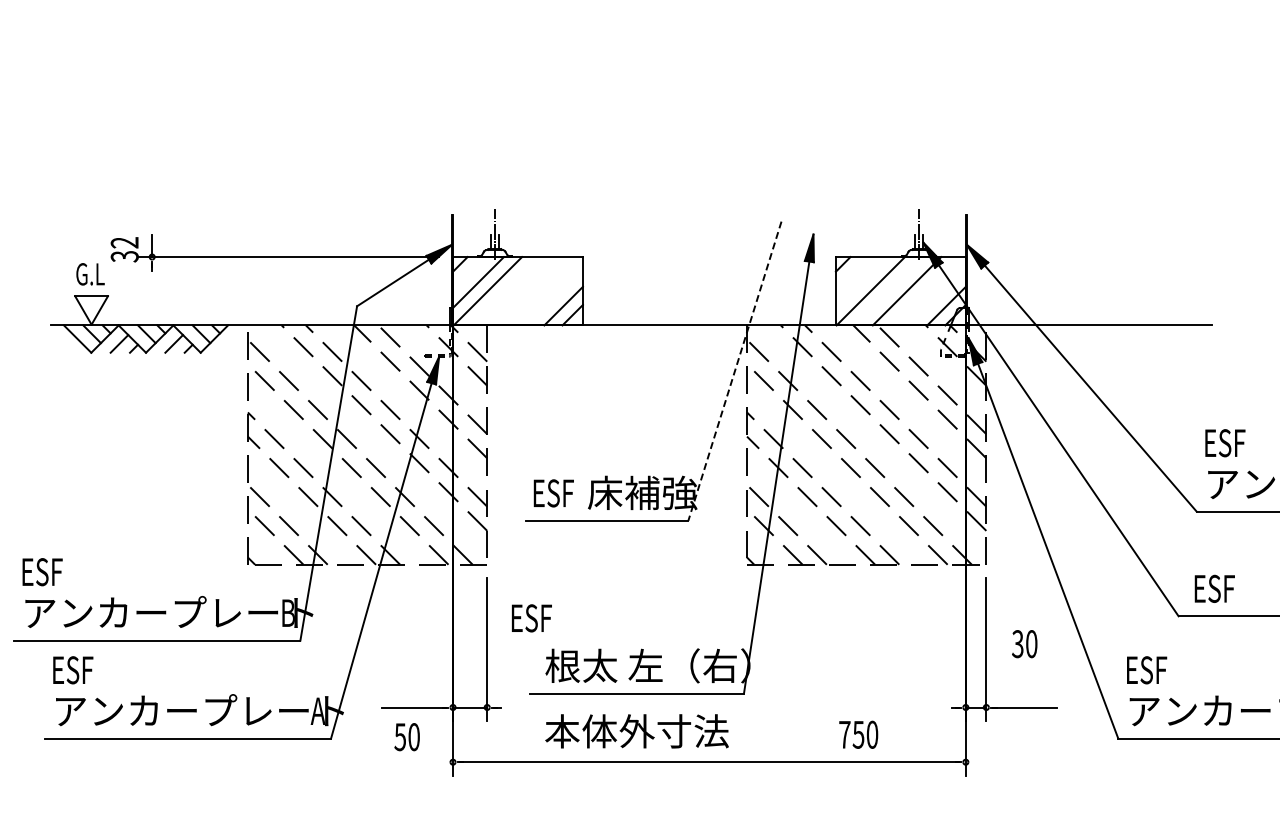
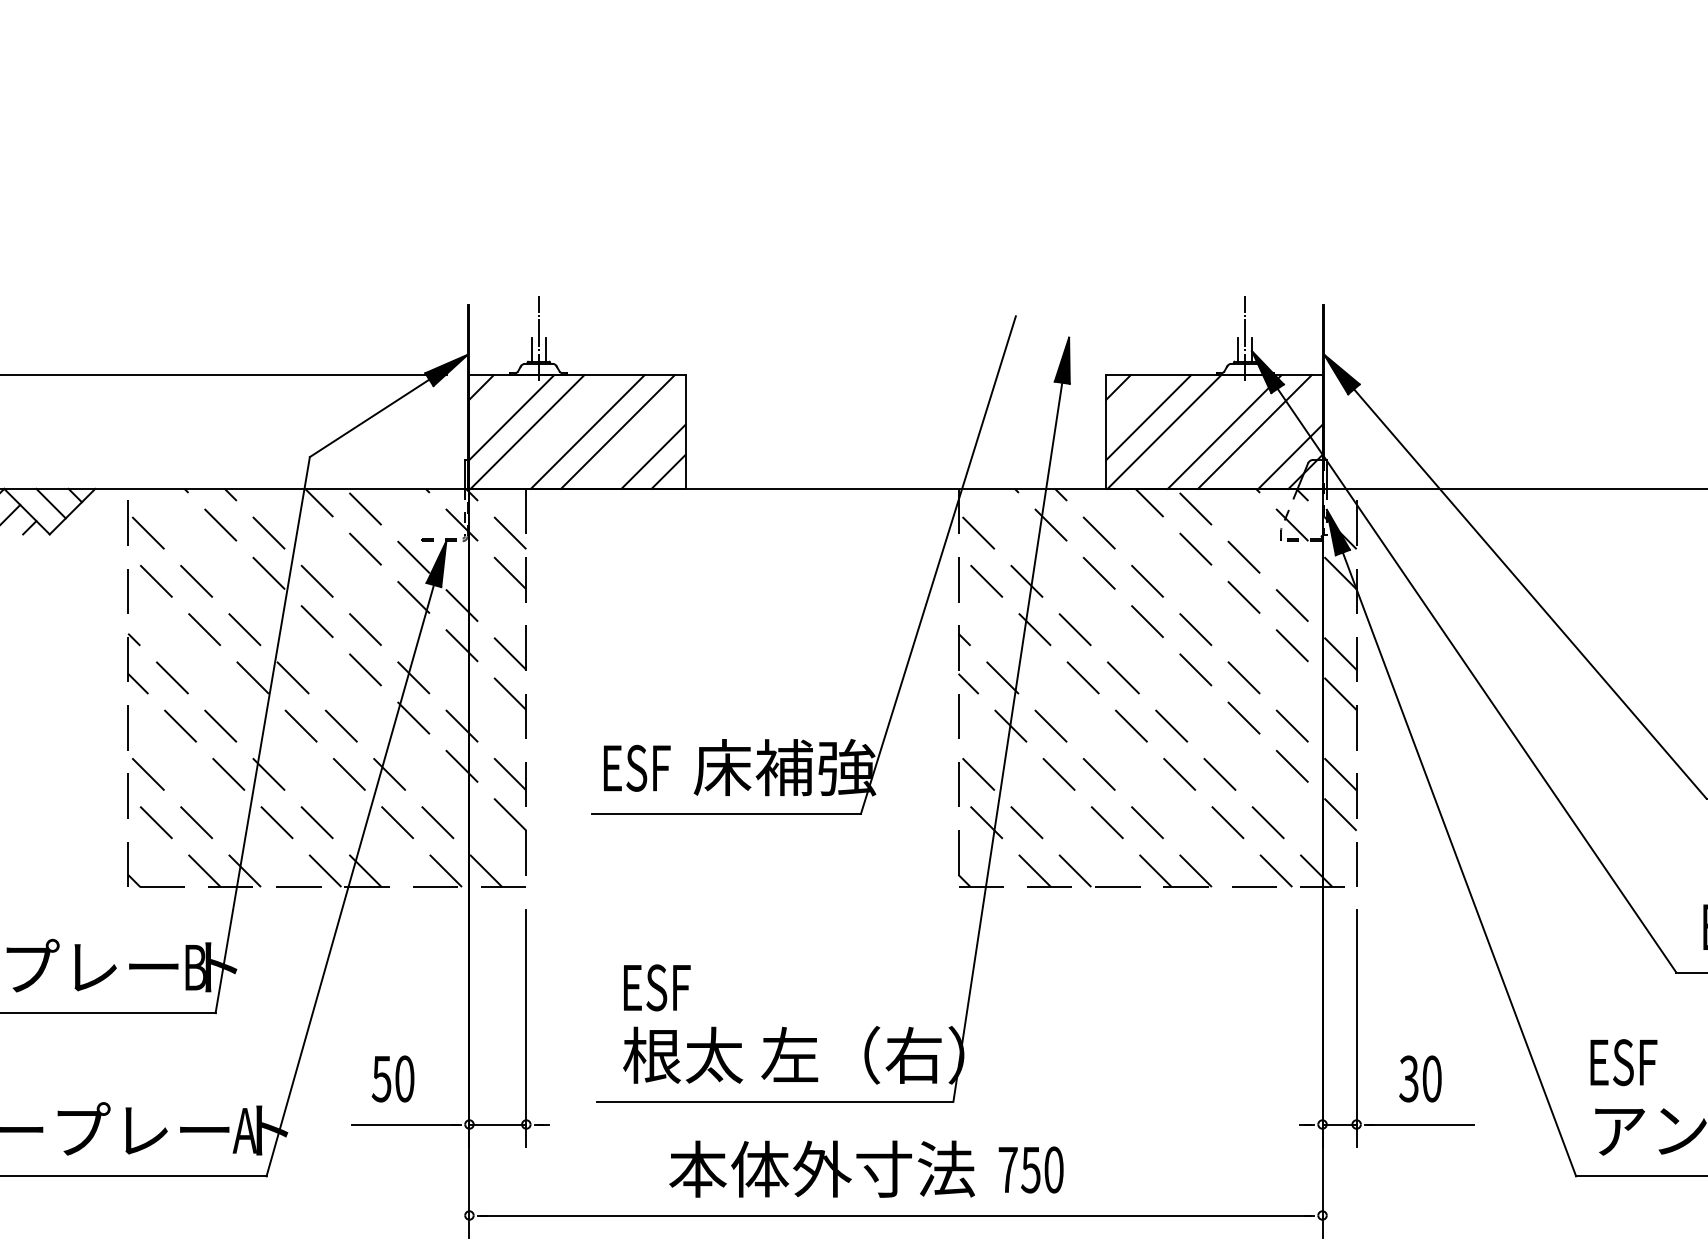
line: (860, 282) -> (1147, 417), added
line: (523, 291) -> (586, 432), added
line: (542, 291) -> (618, 432), added
line: (924, 291) -> (1253, 432), added
line: (734, 371) -> (937, 565), dashed -> solid
text: (531, 618) -> (656, 988), moved
text: (1024, 644) -> (1420, 1079), moved
text: (636, 731) -> (821, 1169), moved
text: (858, 734) -> (1030, 1169), moved
text: (406, 737) -> (392, 1079), moved

